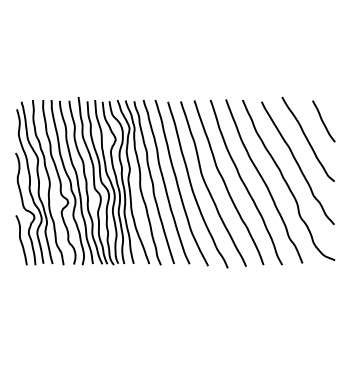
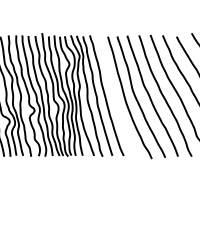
curve: (178, 183) -> (115, 96), removed

